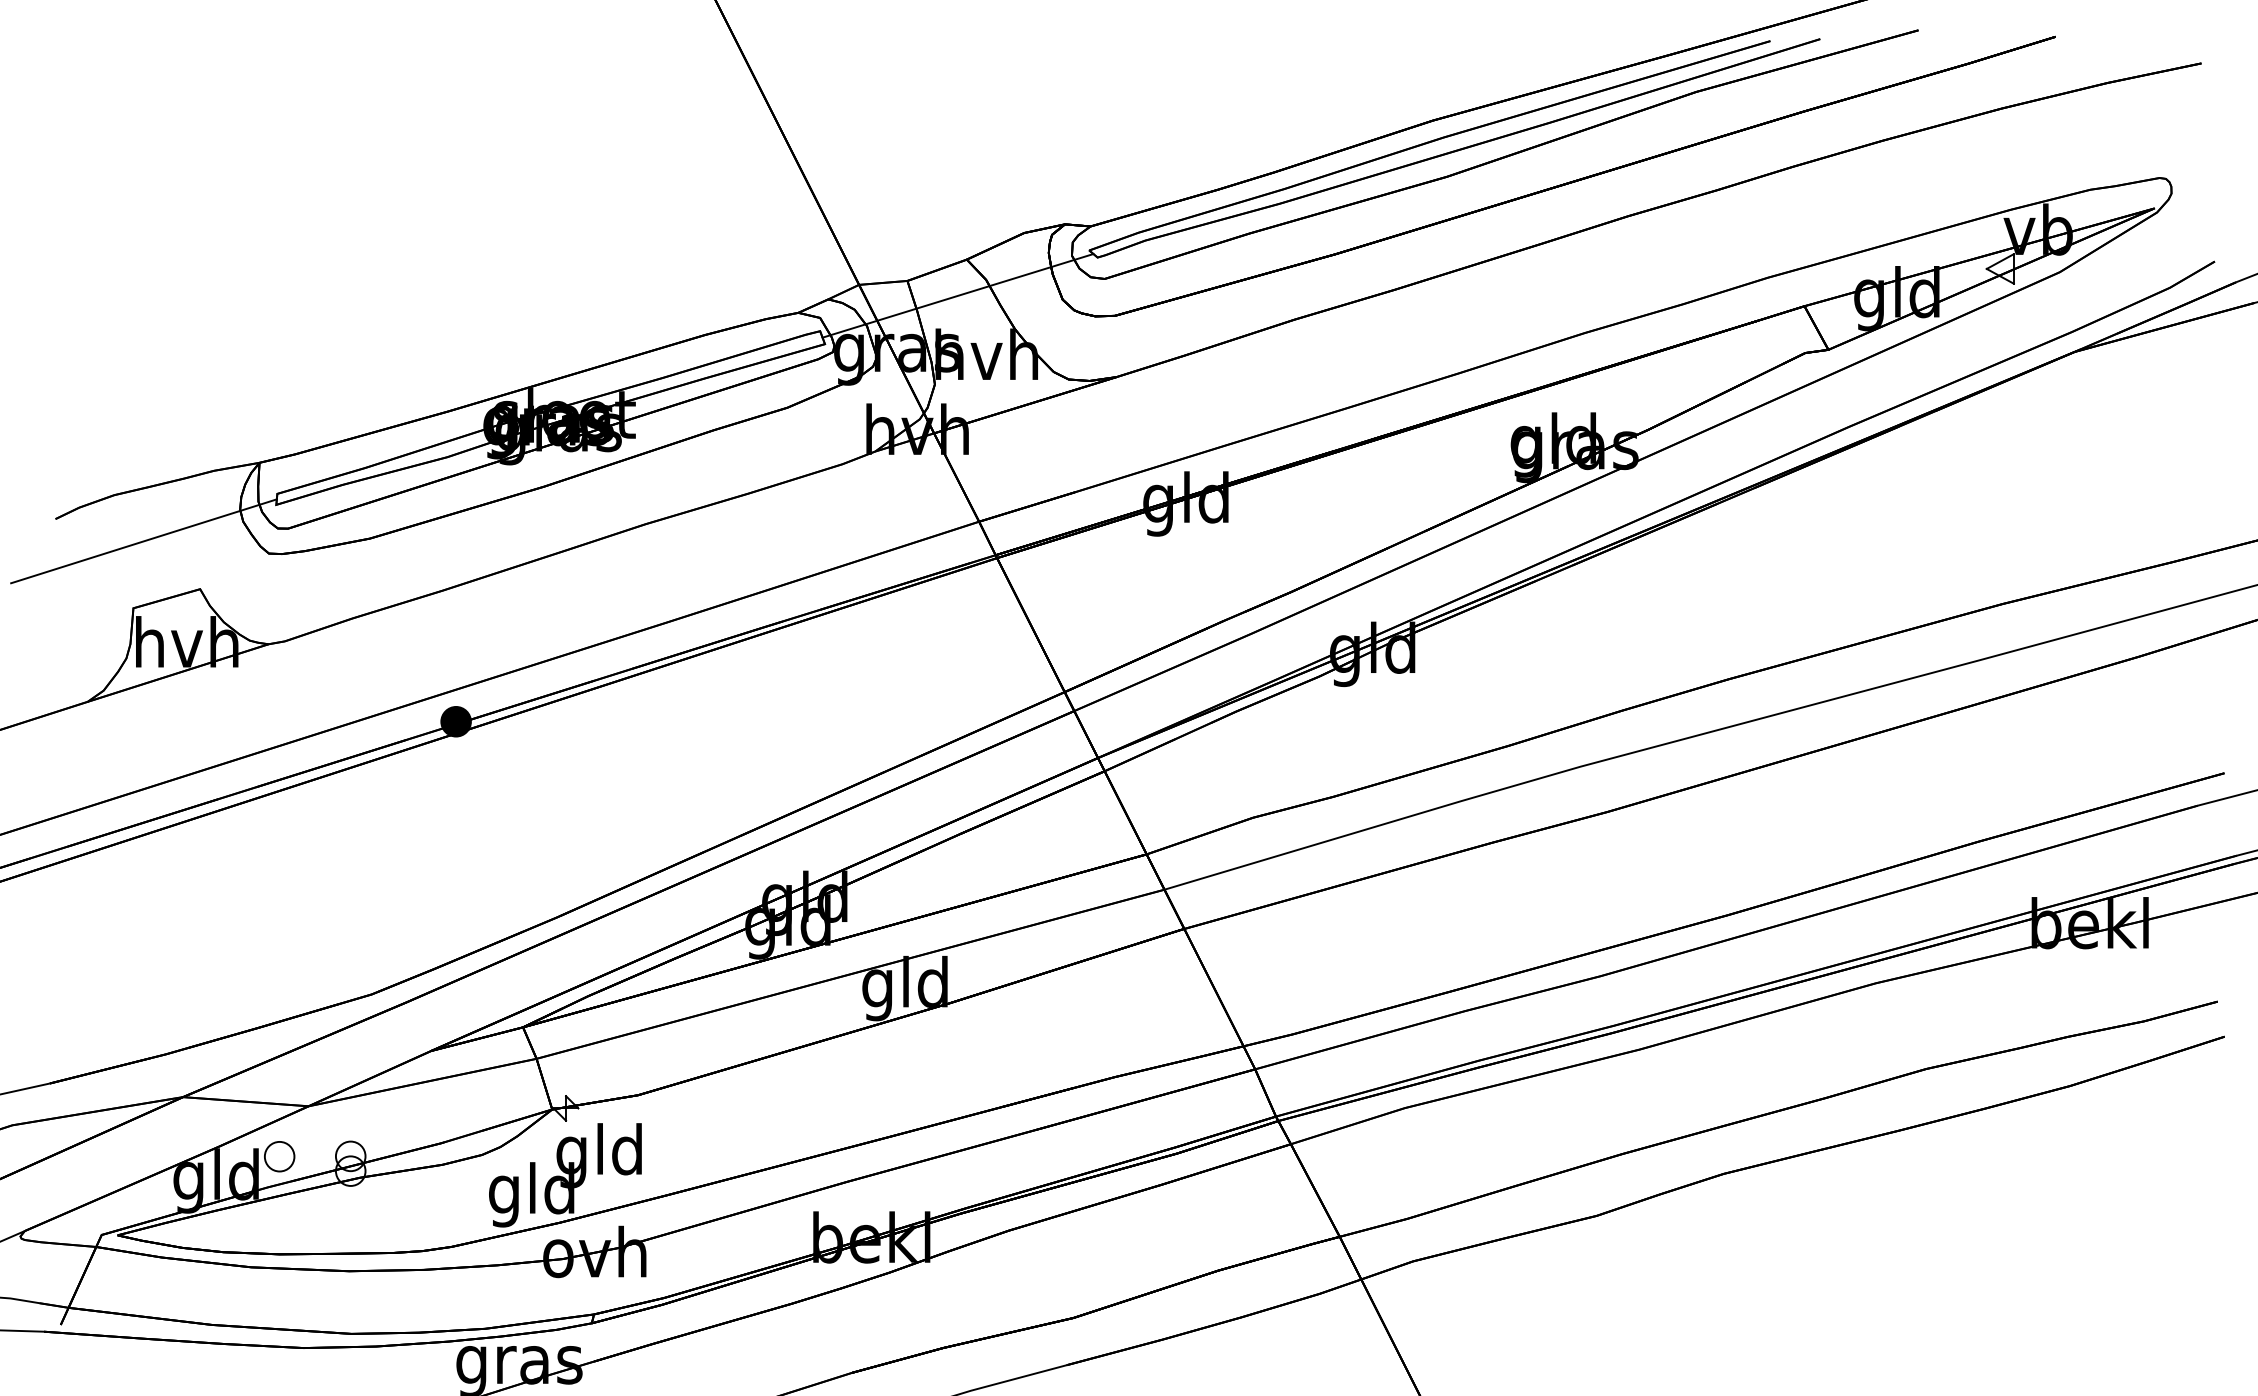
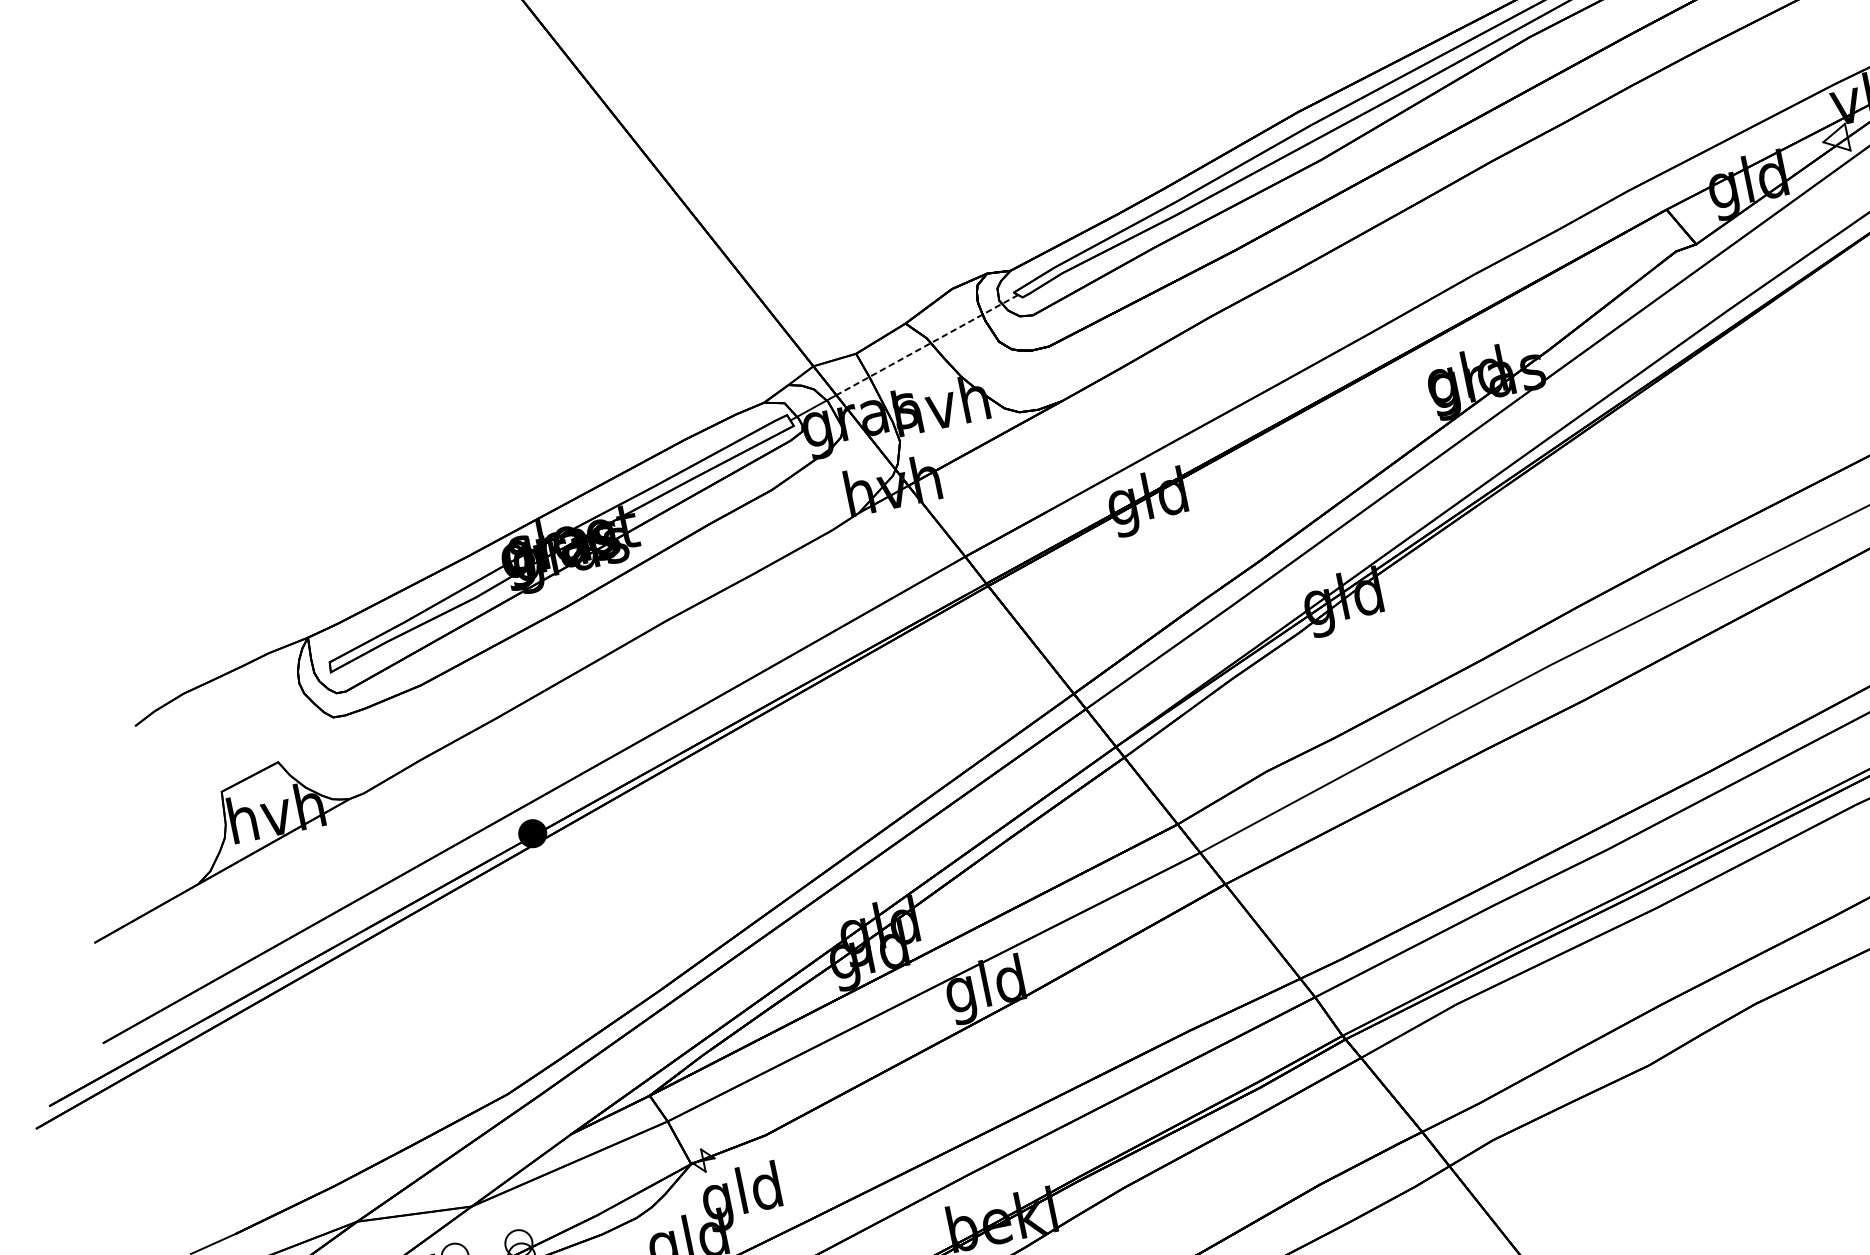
line: (984, 287) -> (926, 345), solid -> dashed
line: (143, 541) -> (218, 729), removed

